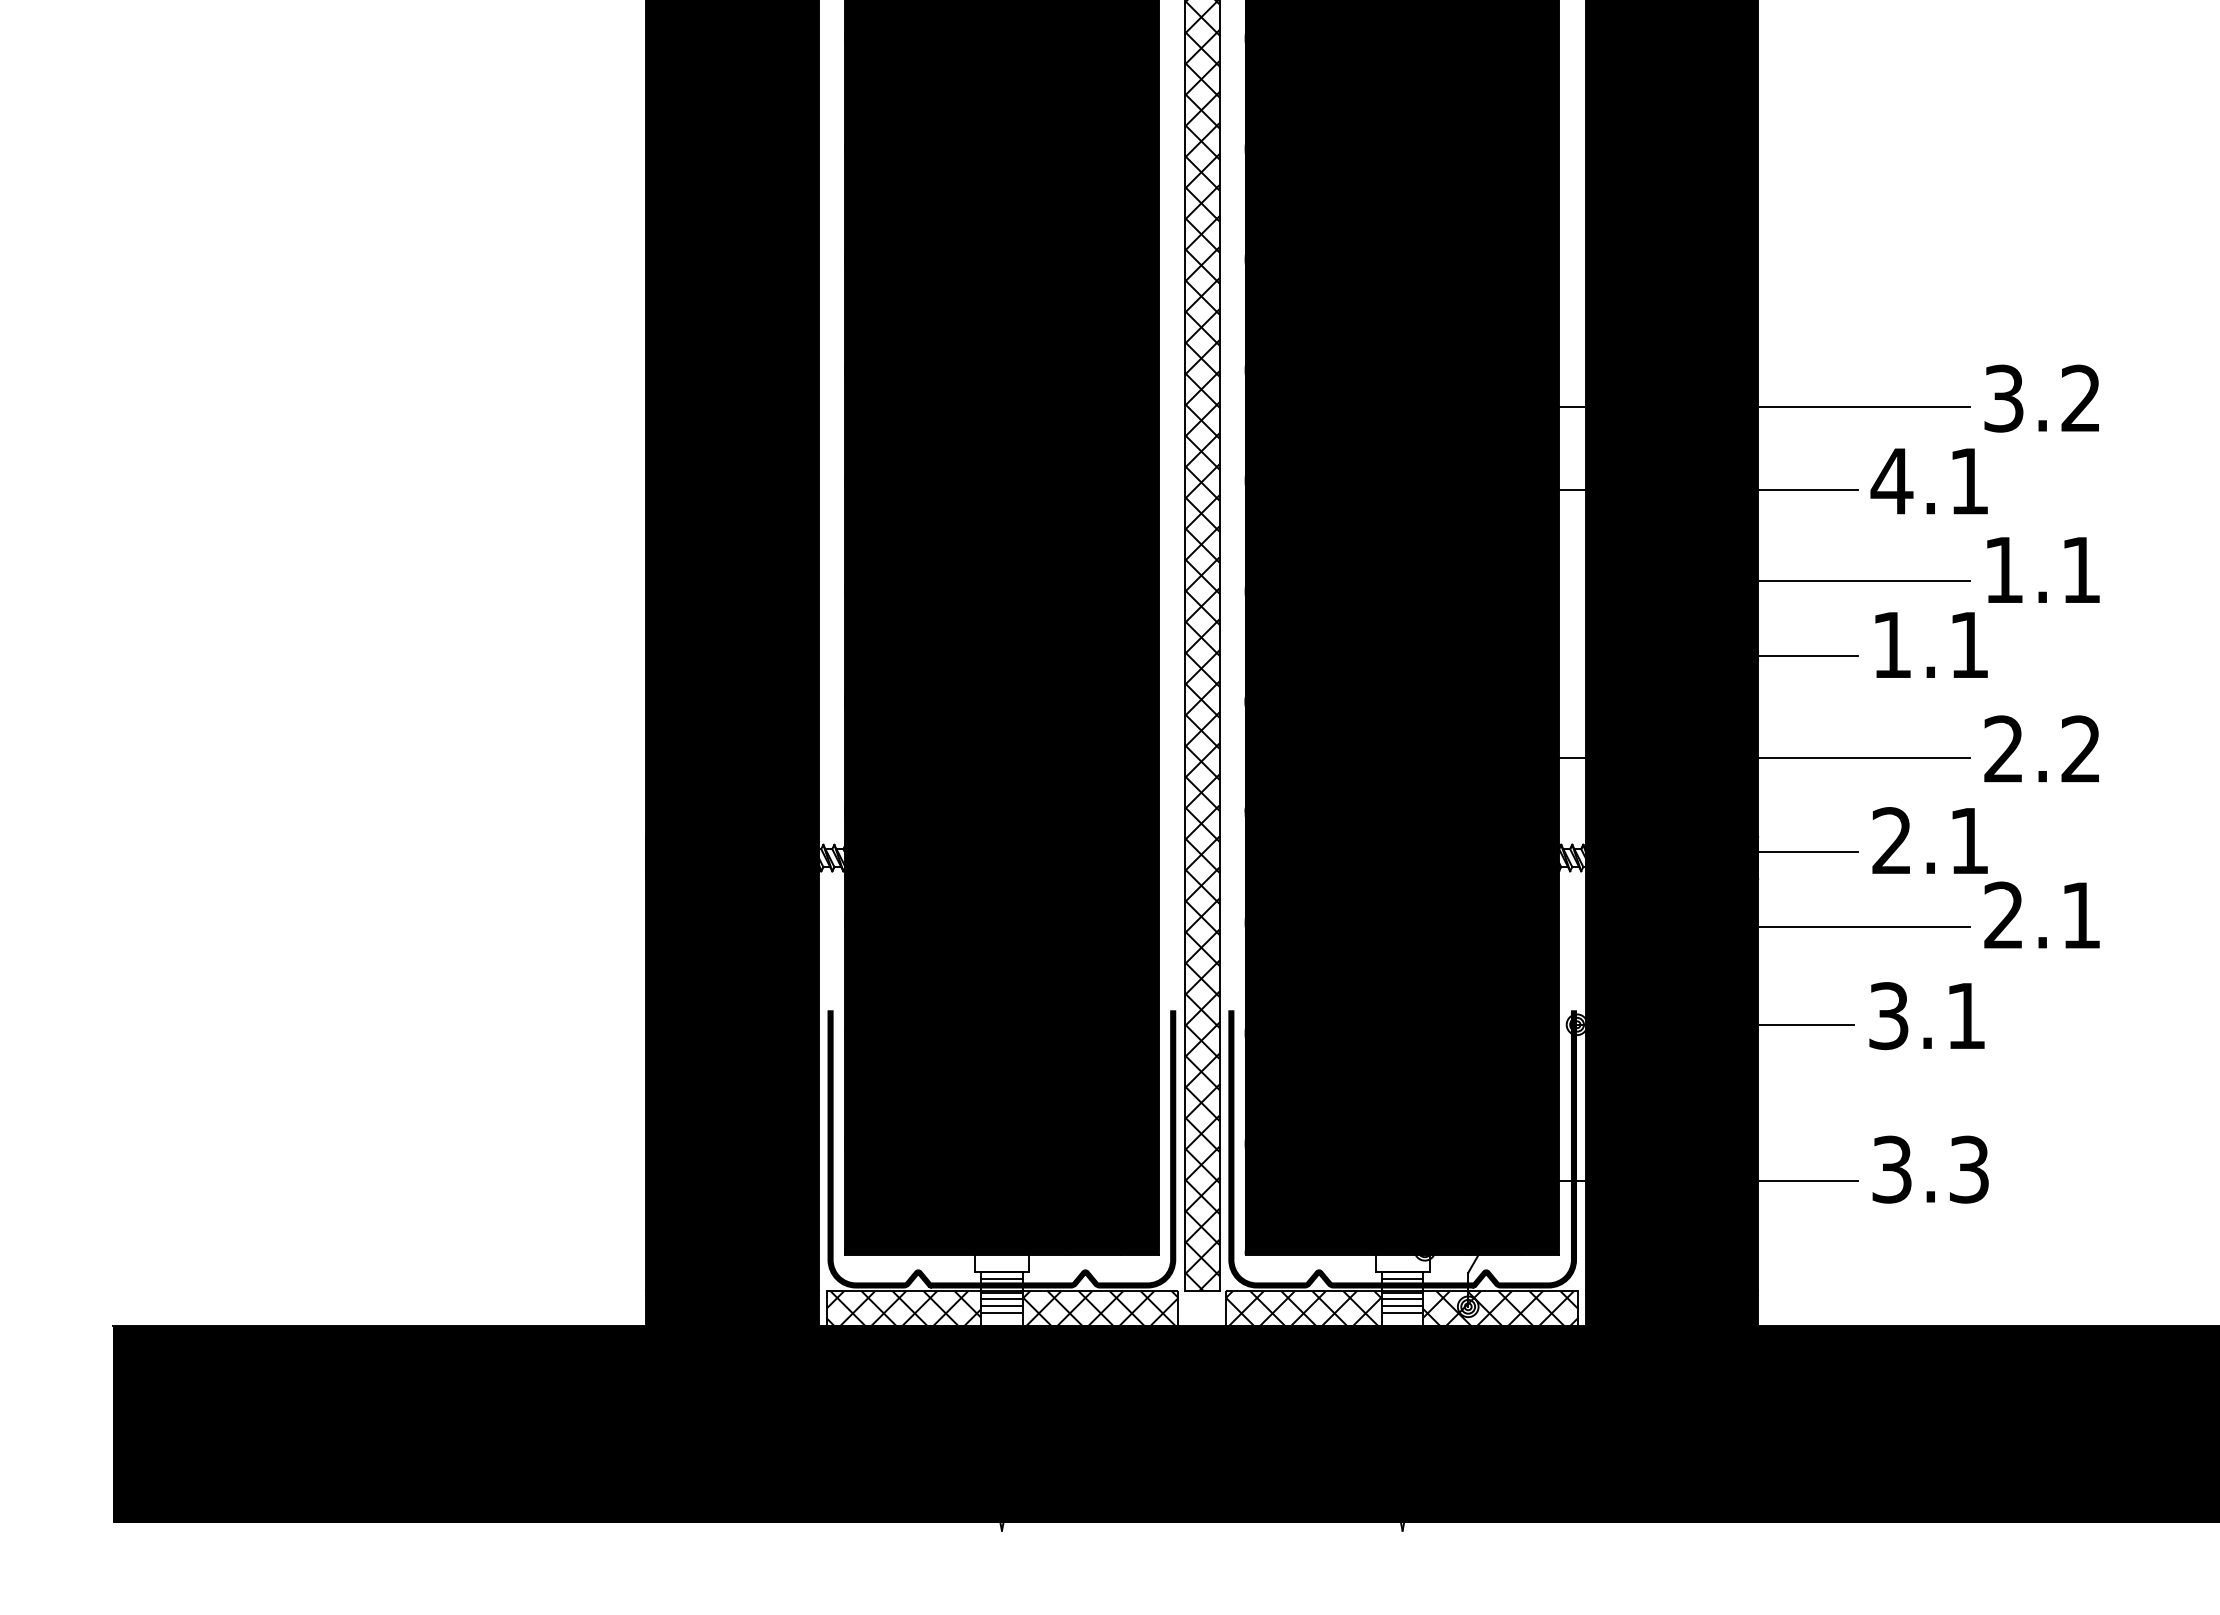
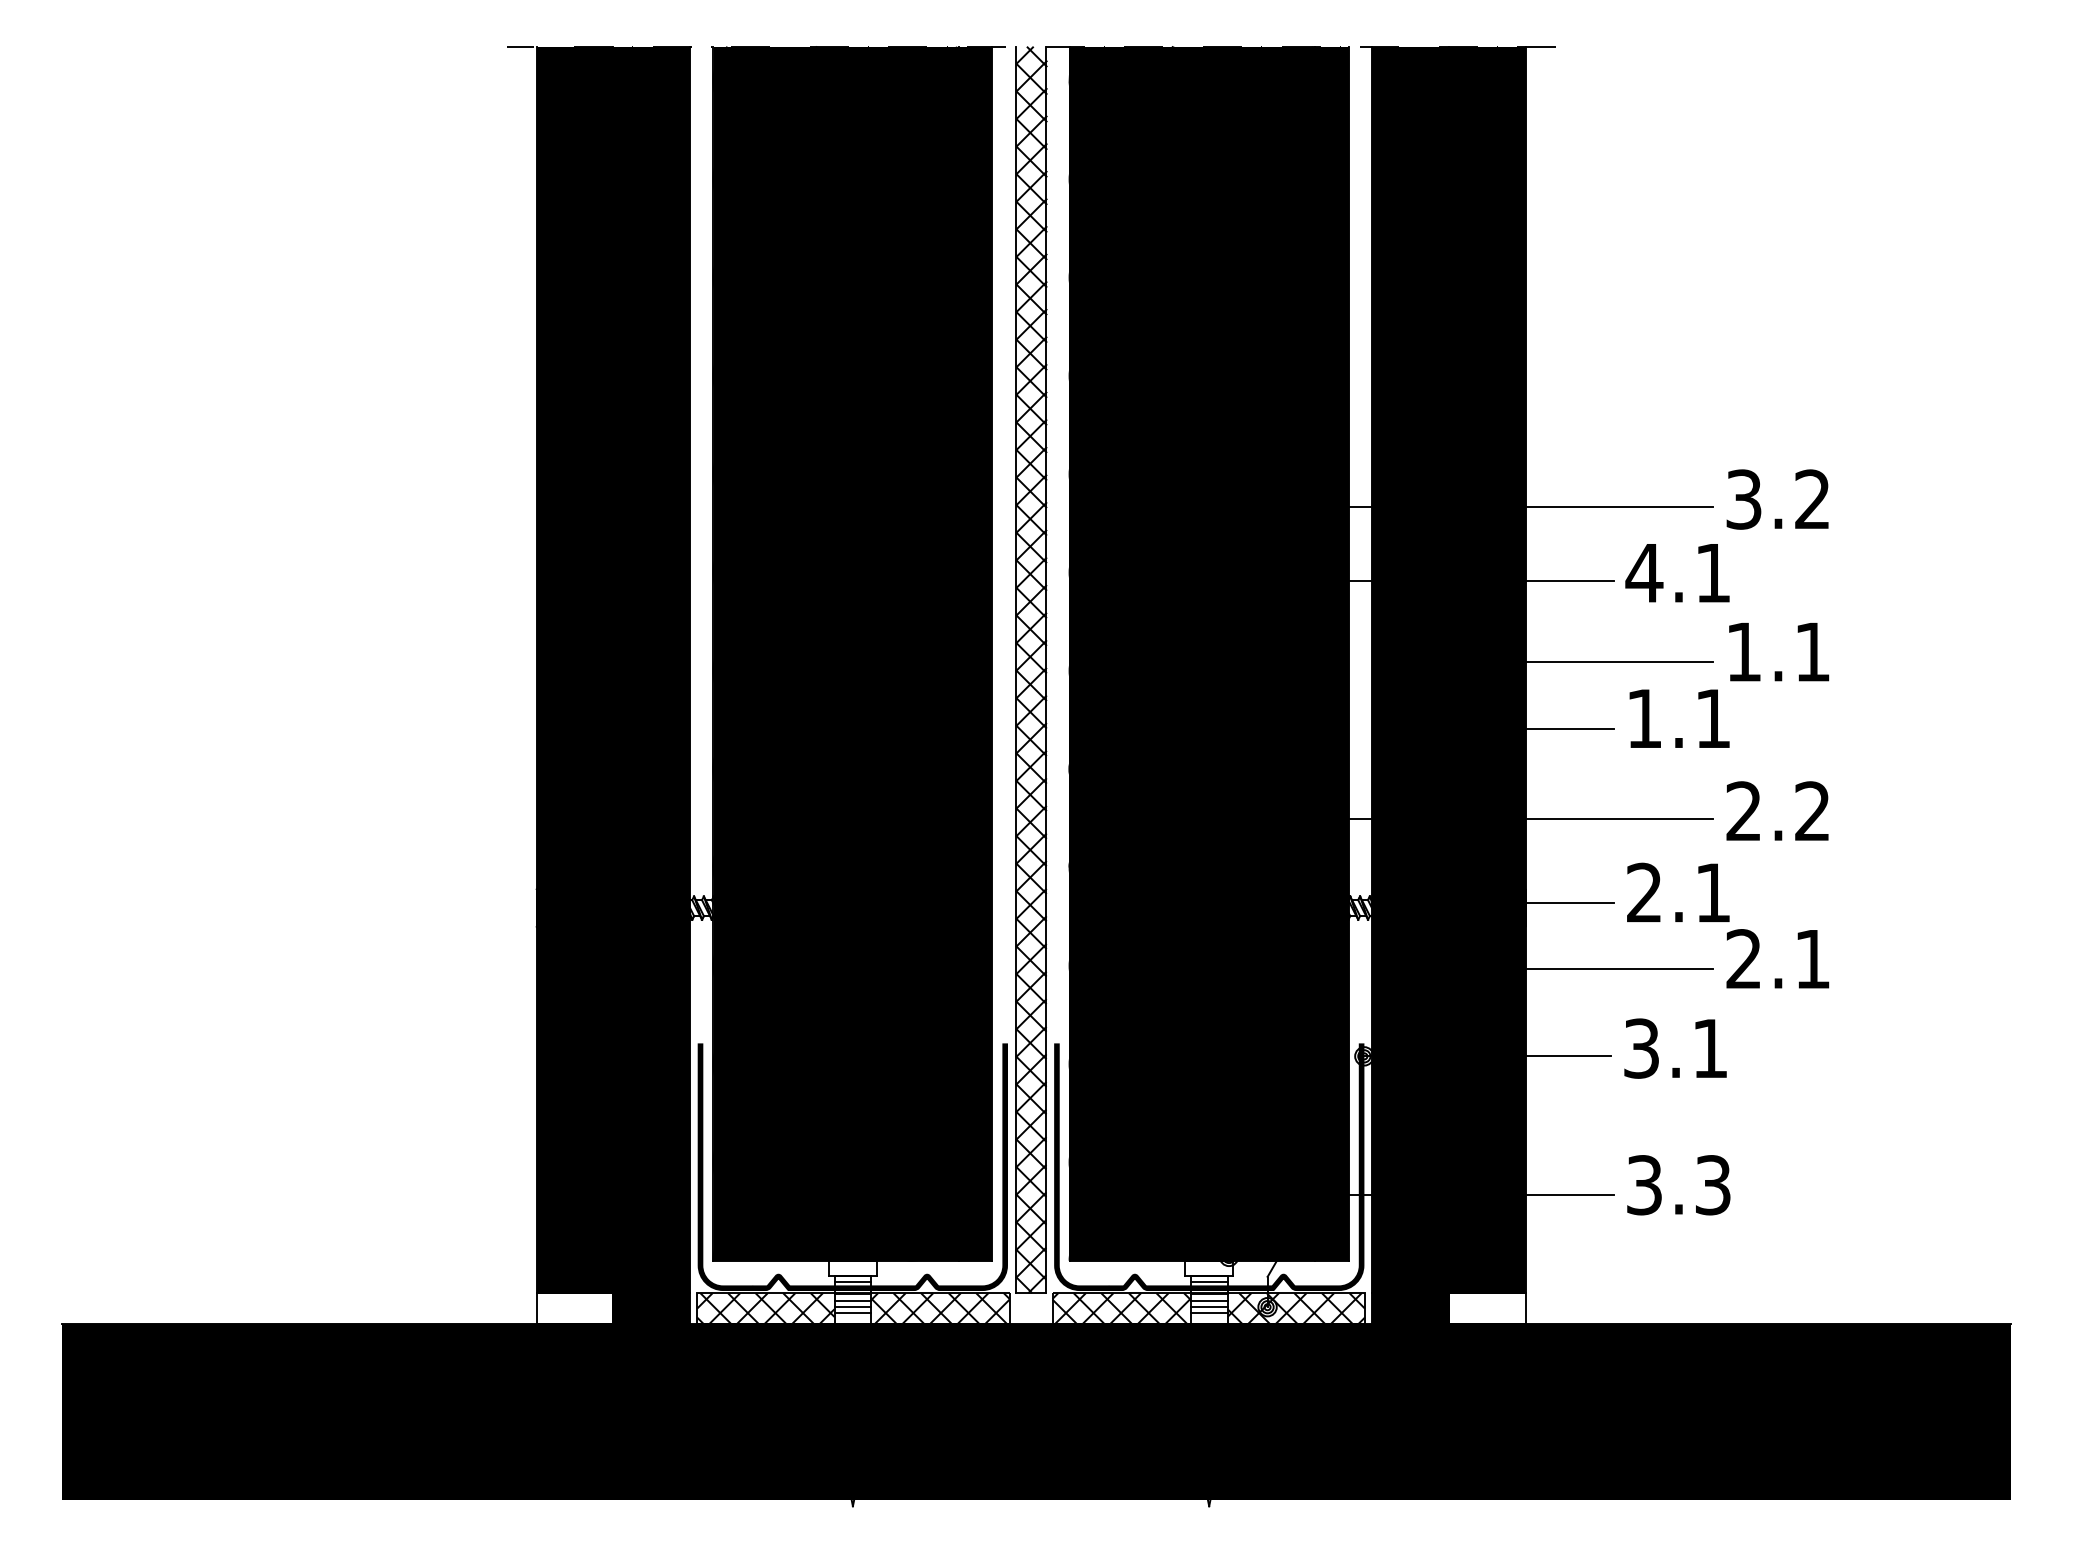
fill: (688, 1308) -> (574, 1308), removed
fill: (1714, 1308) -> (1486, 1308), removed

